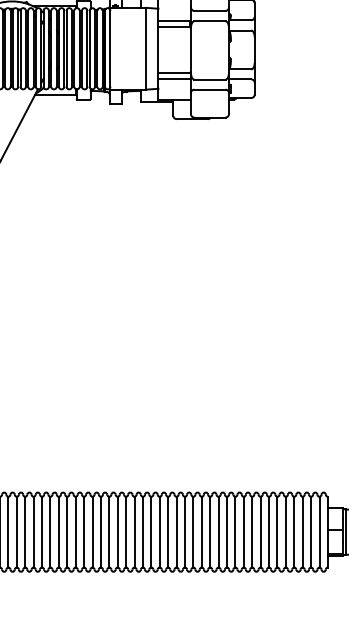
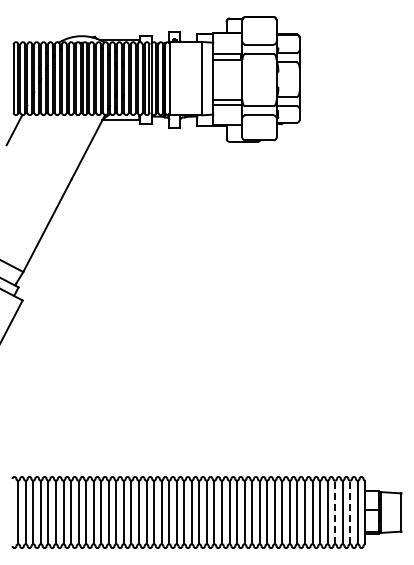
line: (294, 532) -> (335, 512), solid -> dashed
line: (311, 532) -> (350, 512), solid -> dashed

